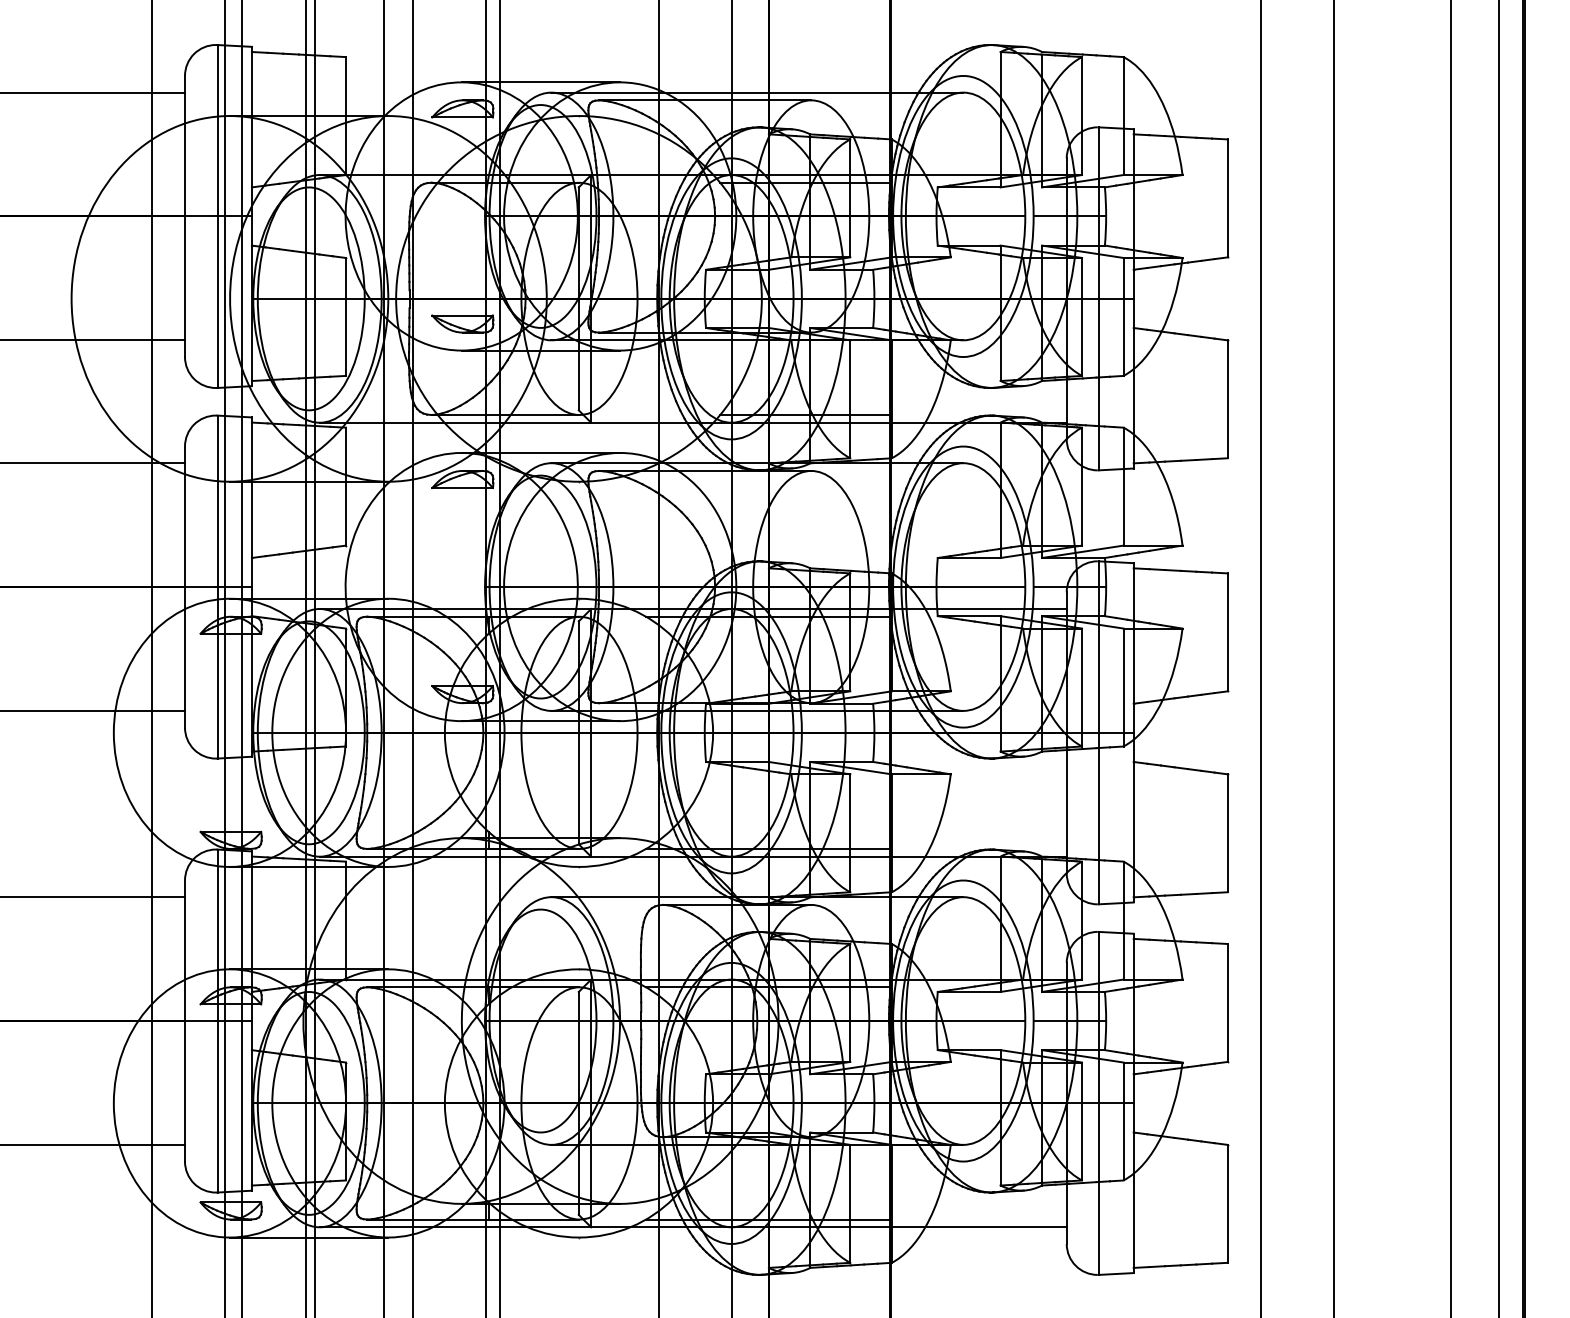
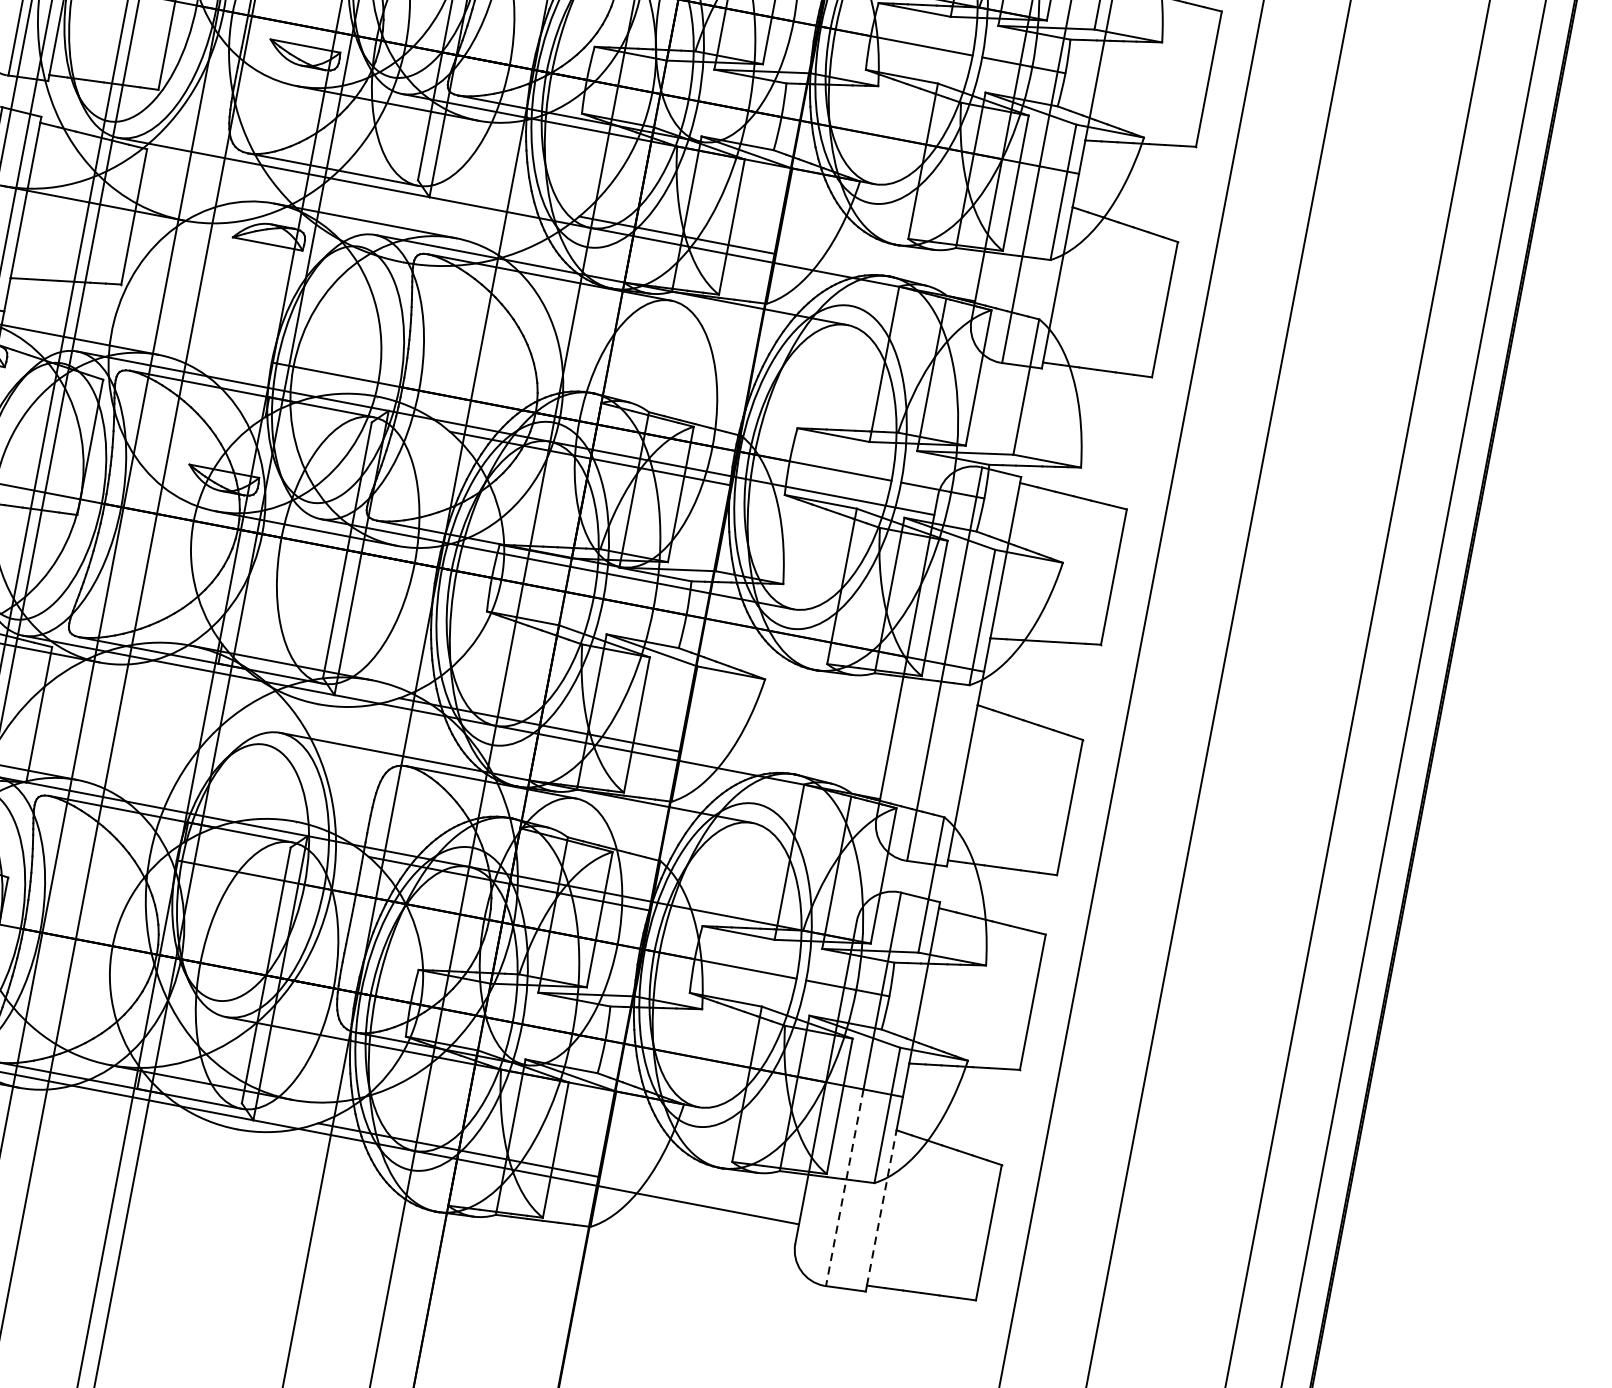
line: (1099, 1189) -> (844, 1188), solid -> dashed
line: (1133, 1200) -> (881, 1208), solid -> dashed

